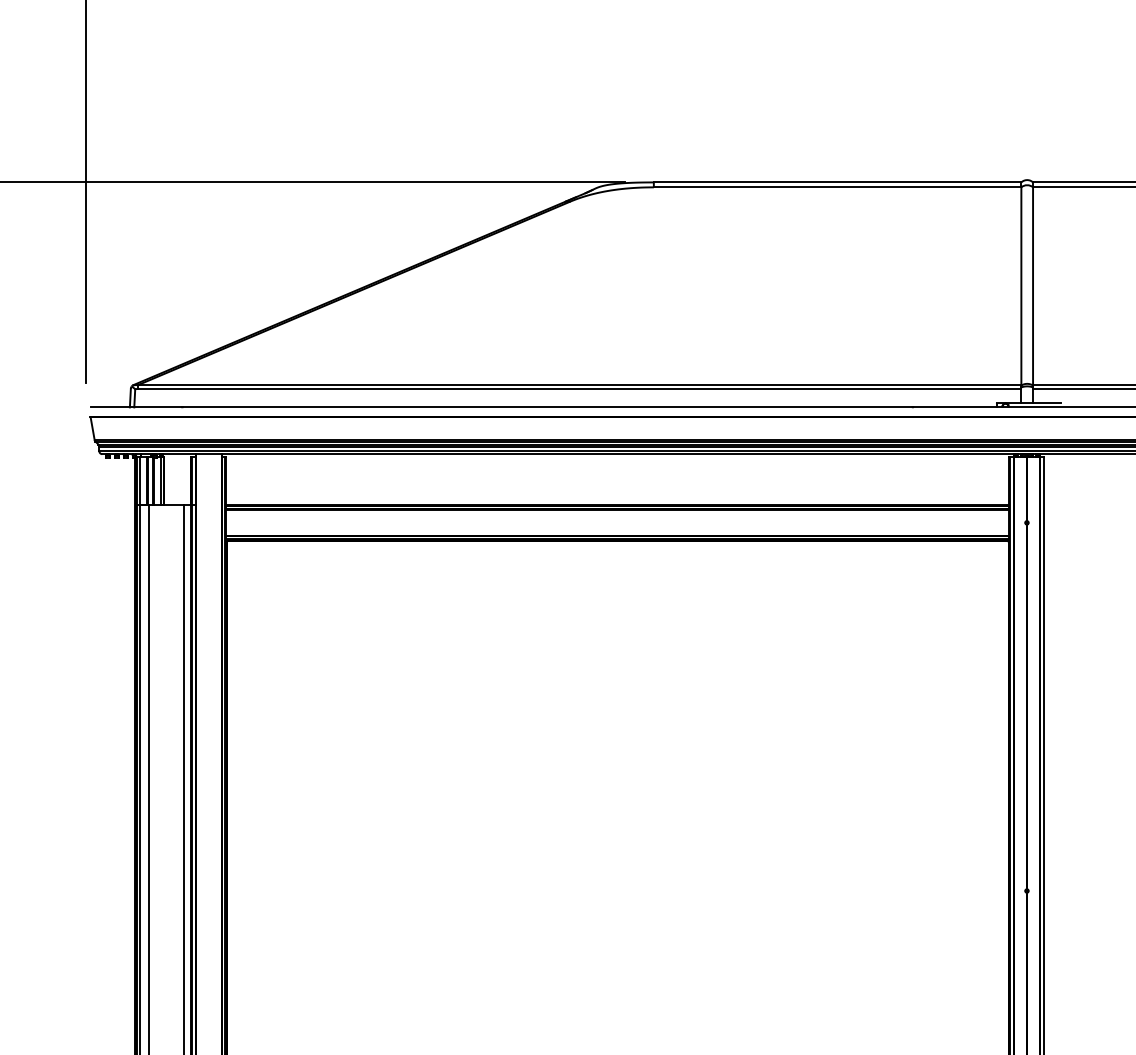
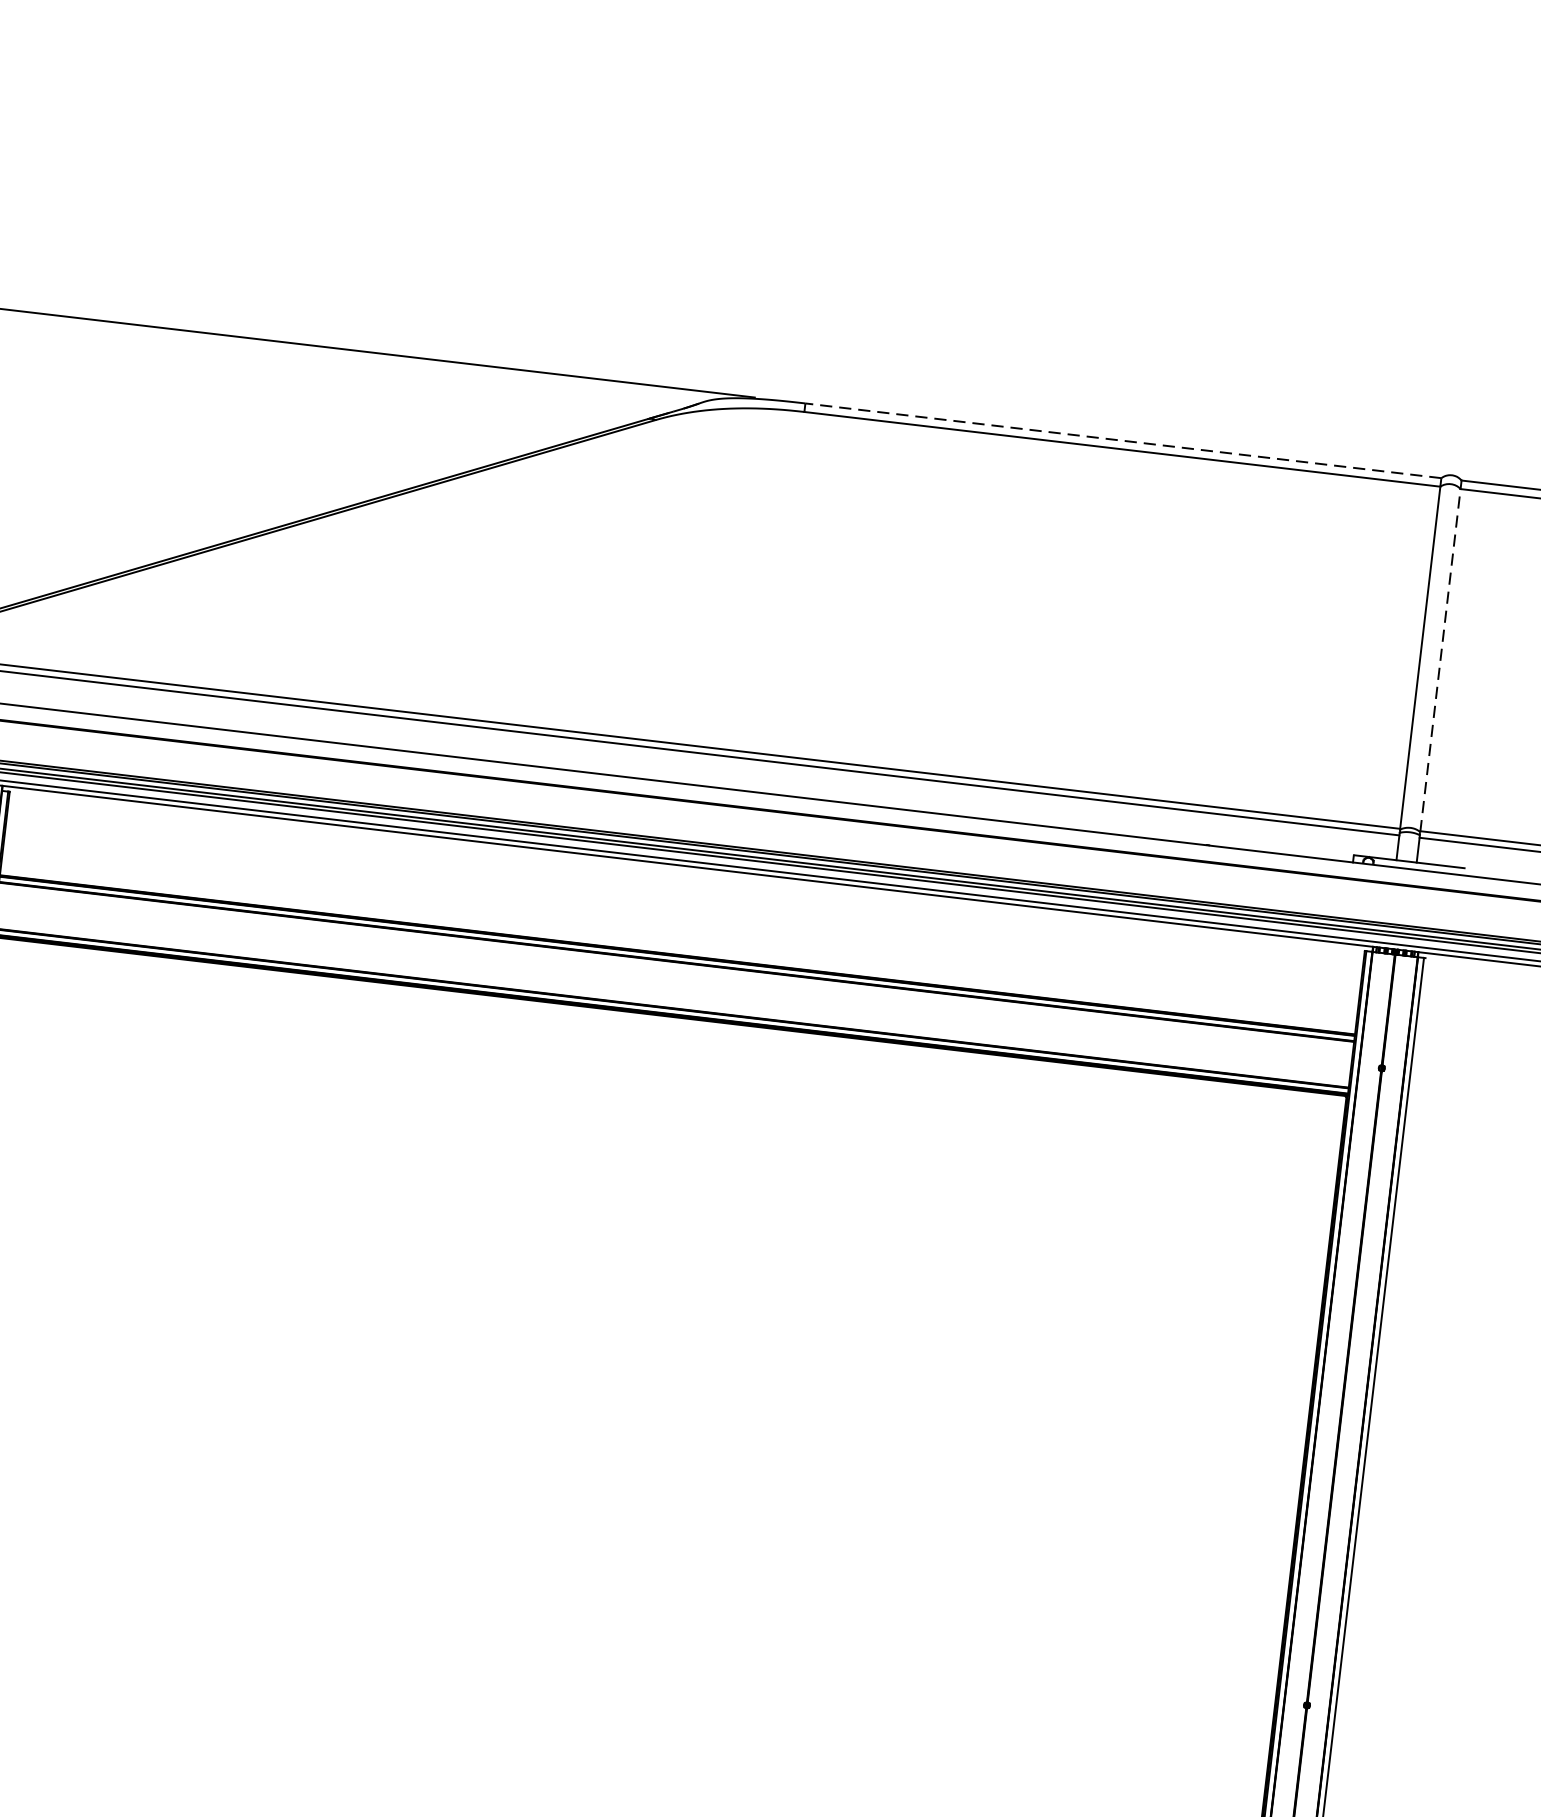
line: (837, 182) -> (1123, 440), solid -> dashed
line: (1033, 286) -> (1441, 660), solid -> dashed

